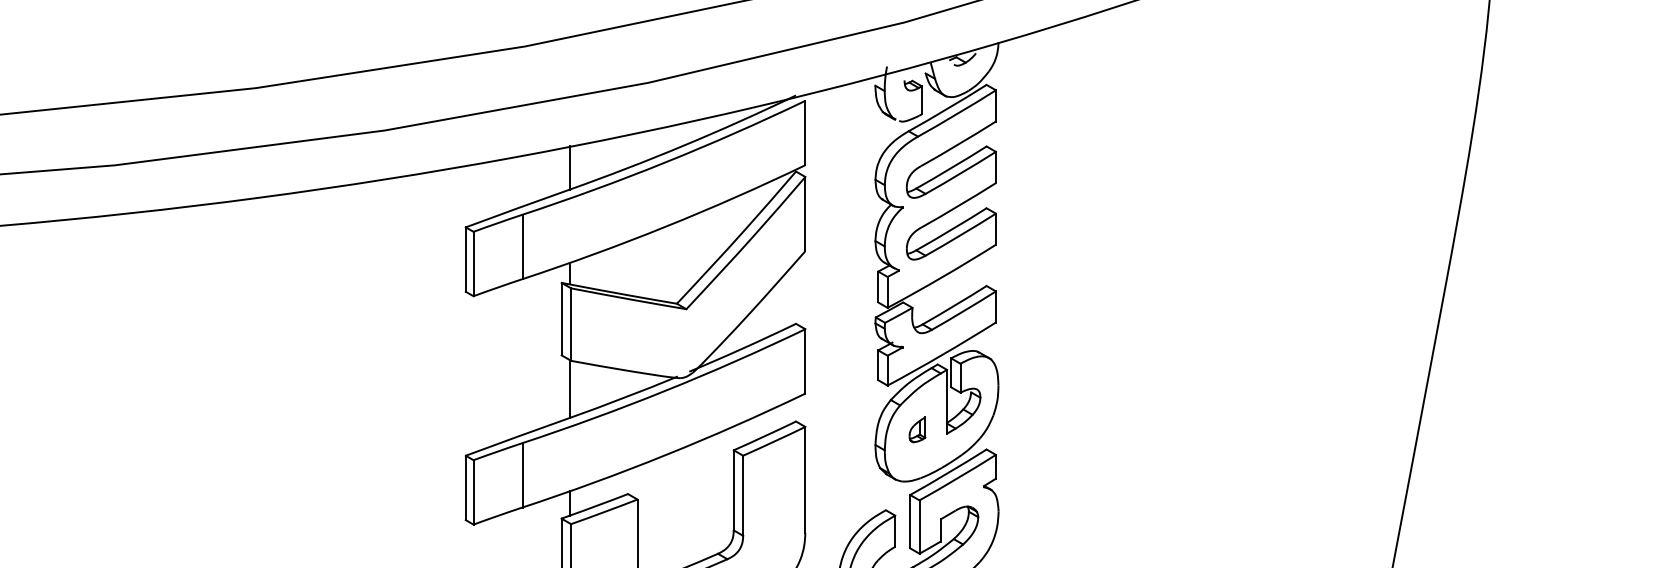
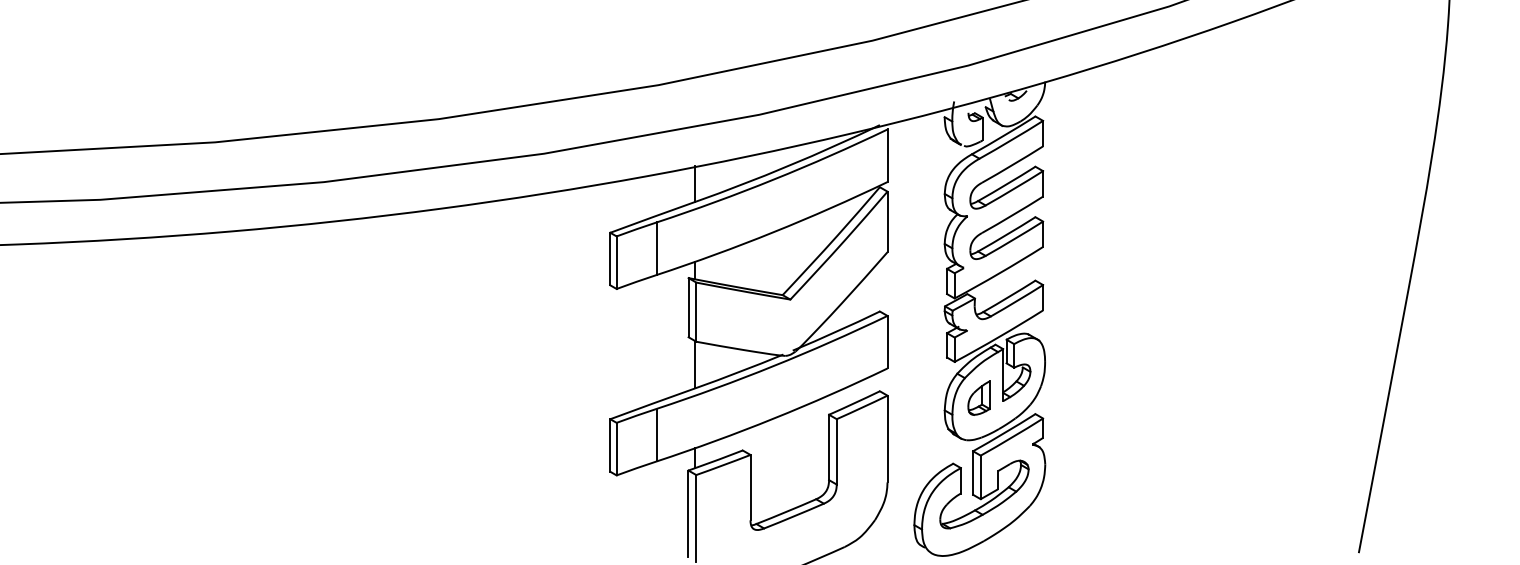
part: (916, 429) -> (978, 397), size x1.67

